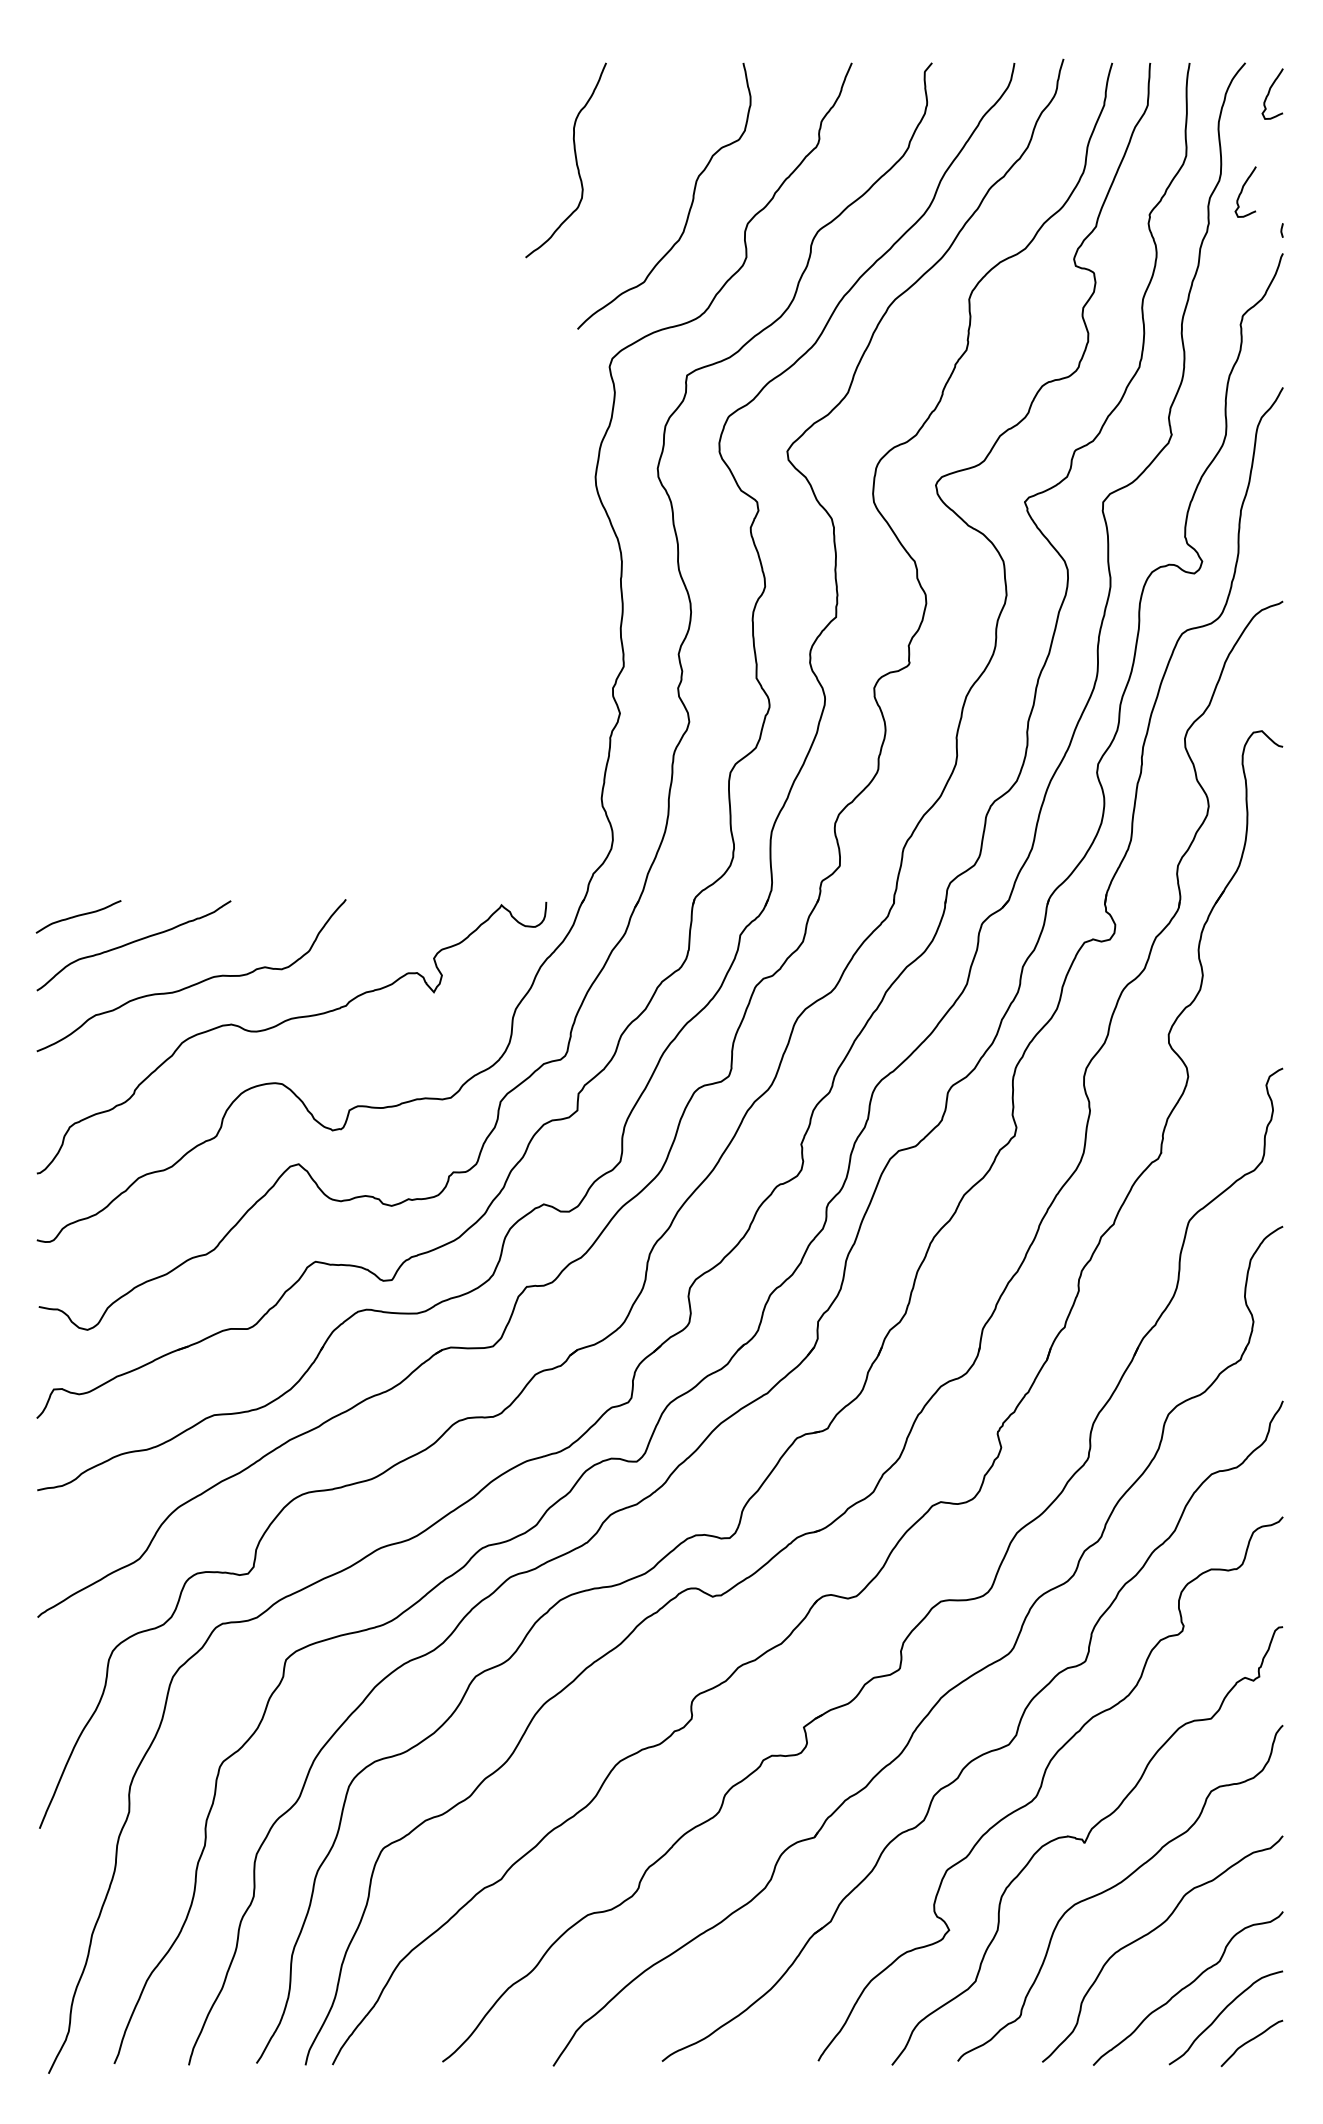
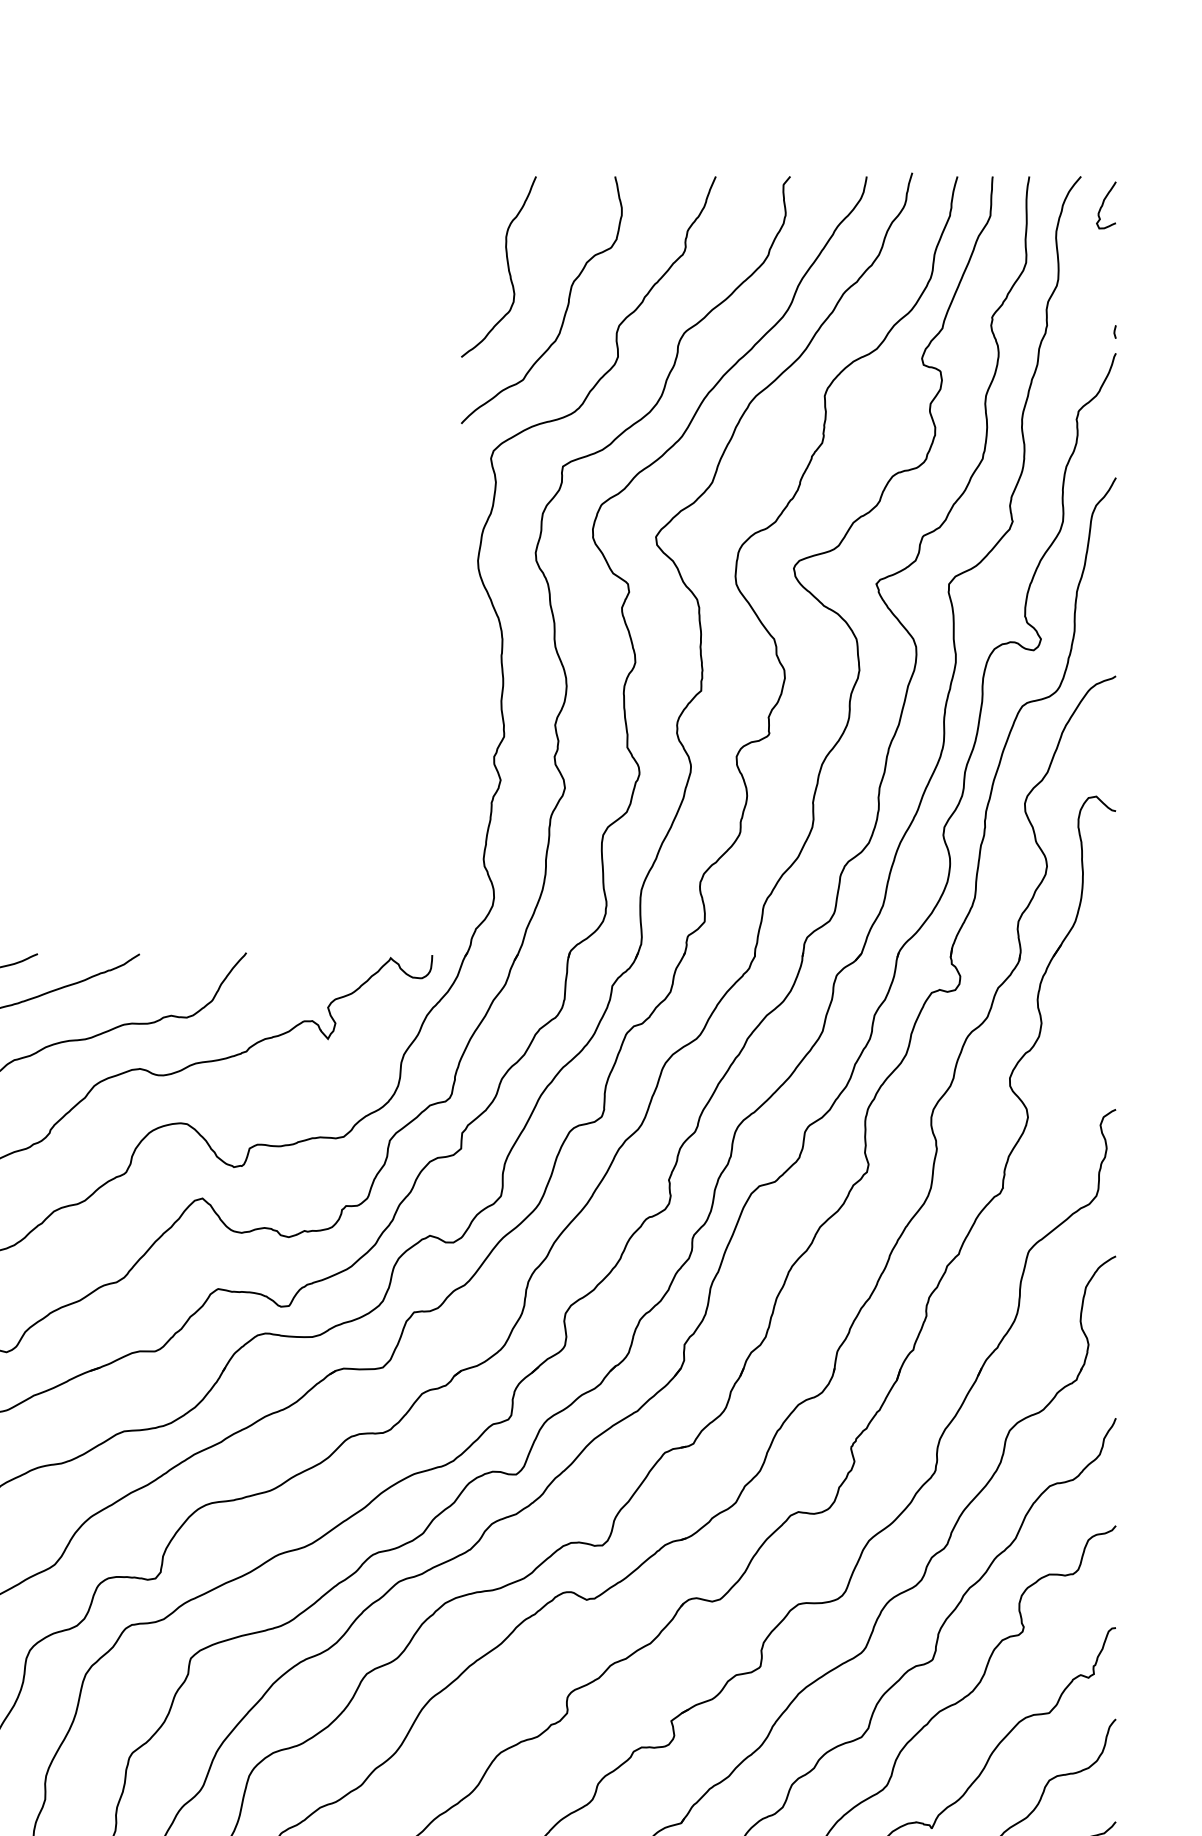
curve: (575, 160) -> (507, 267), moved
curve: (1243, 189) -> (1079, 293), removed

